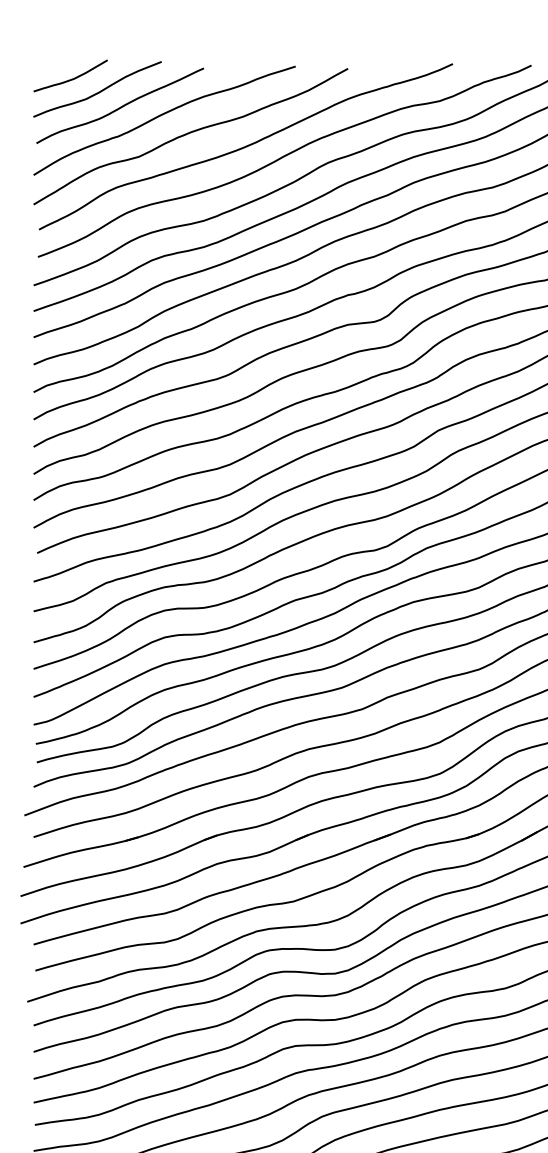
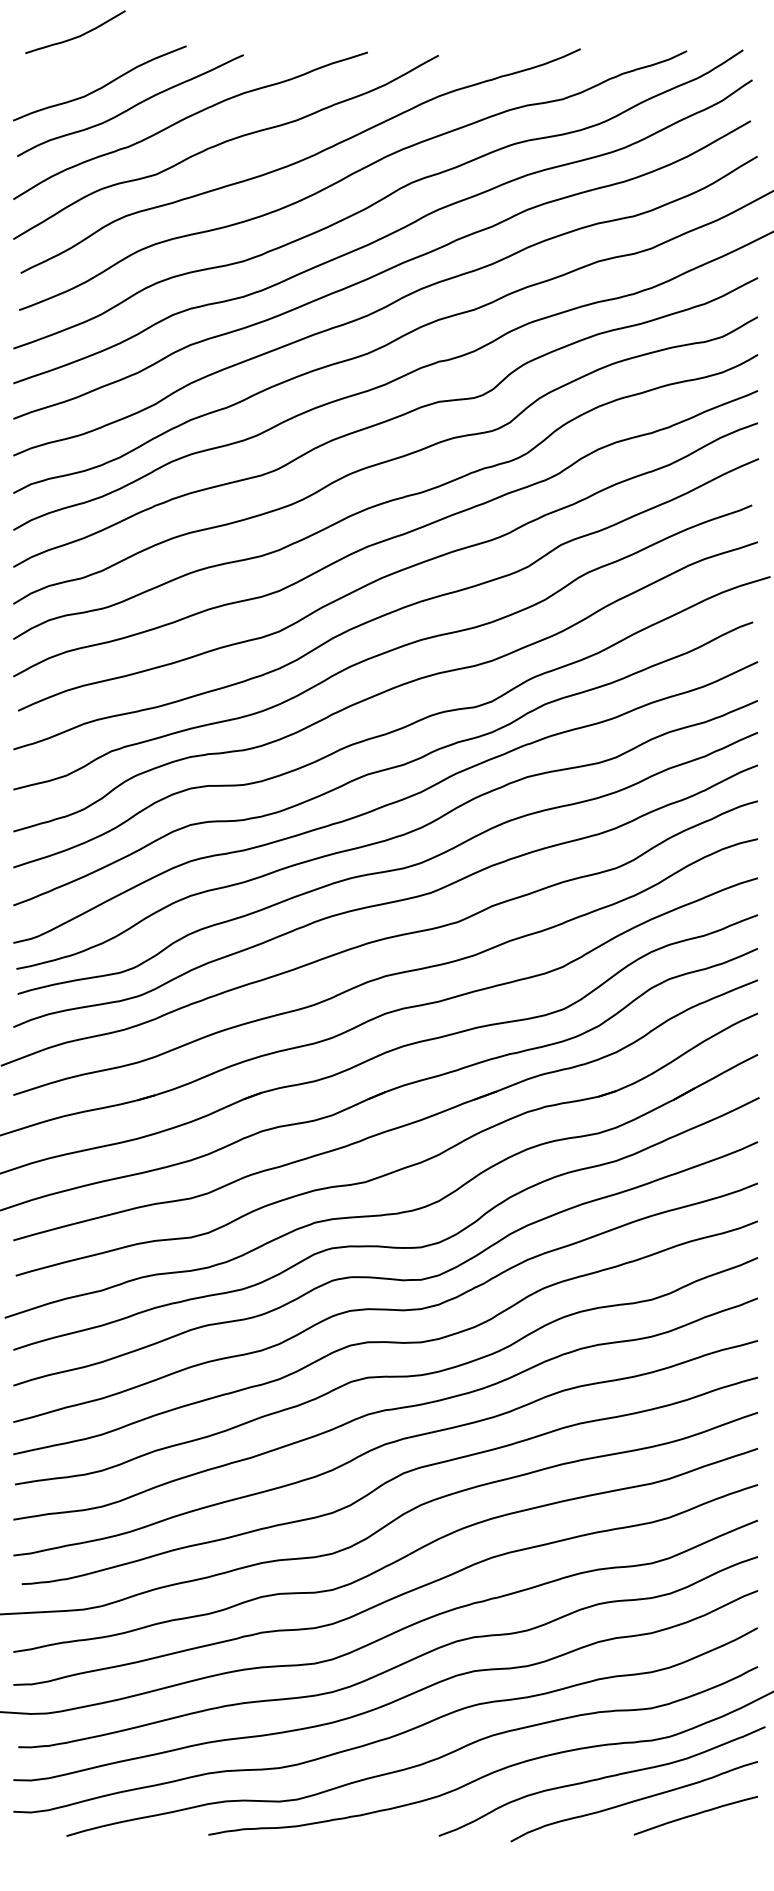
curve: (72, 78) -> (78, 35), moved

